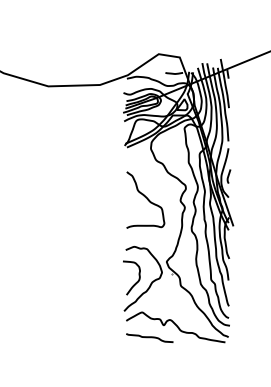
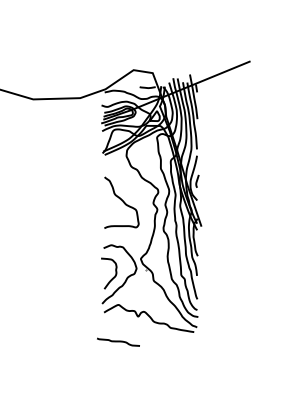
curve: (149, 337) -> (118, 341), moved

